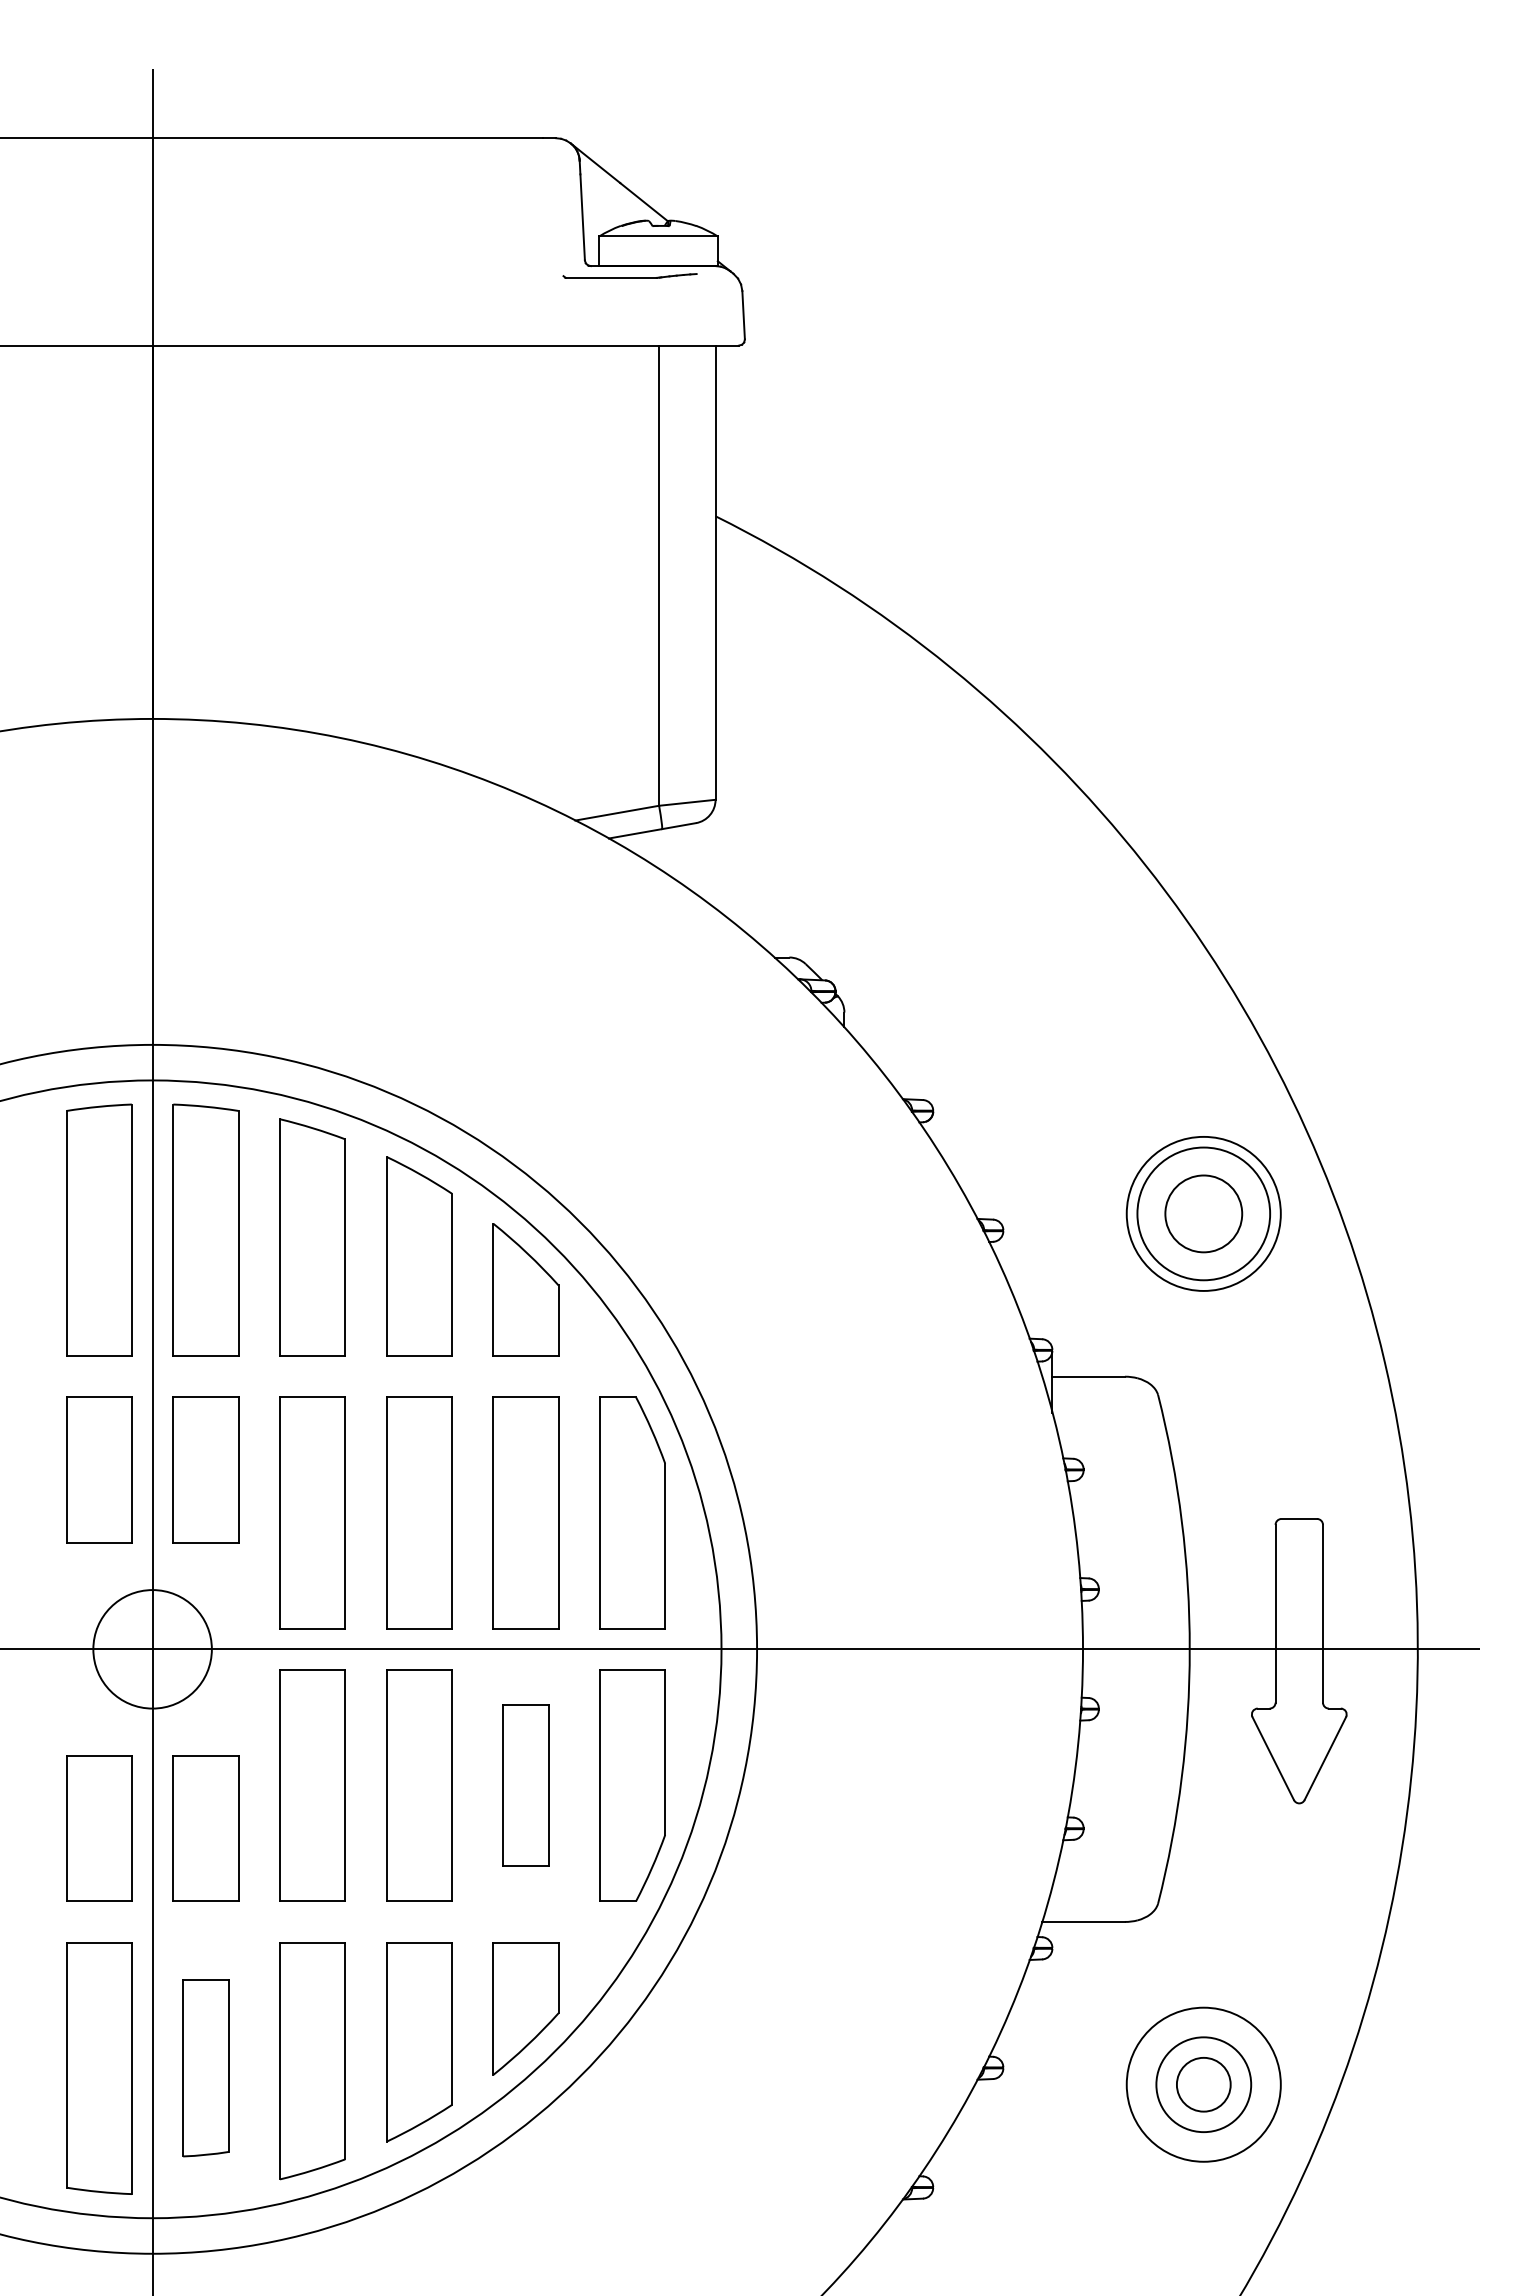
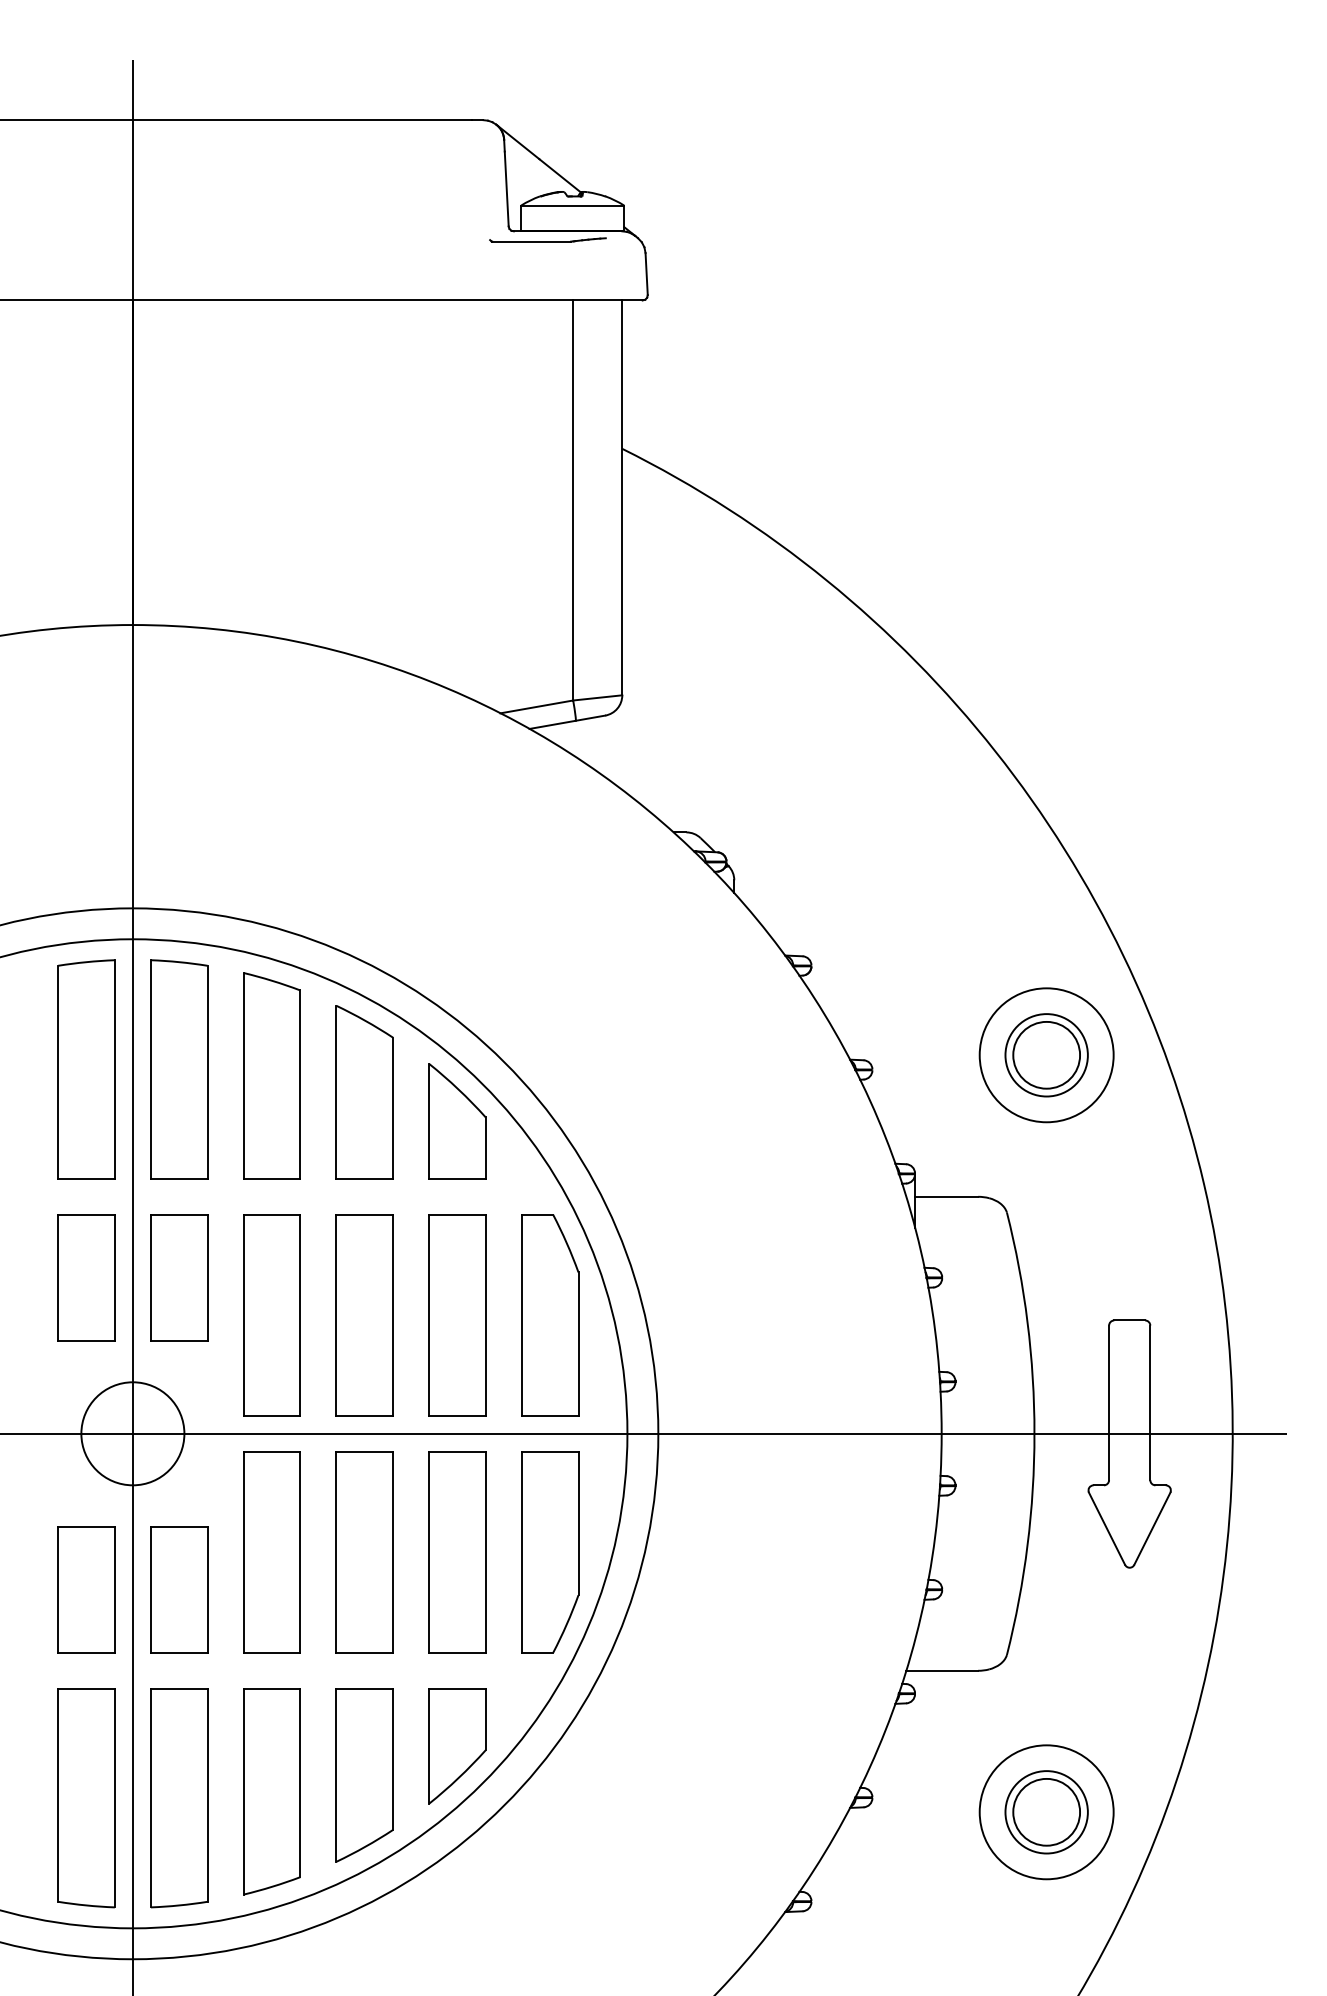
circle: (1203, 1213) -> (1046, 1054), size x0.71
part: (525, 1785) -> (457, 1552), size x1.43
part: (205, 2068) -> (178, 1798), size x1.43
circle: (1203, 2084) -> (1046, 1812), size x1.43

